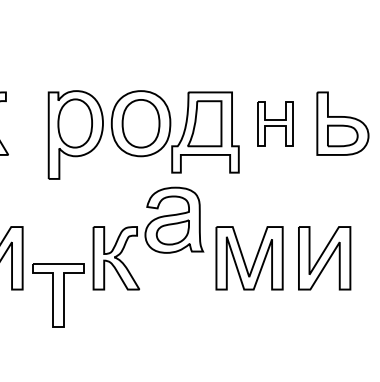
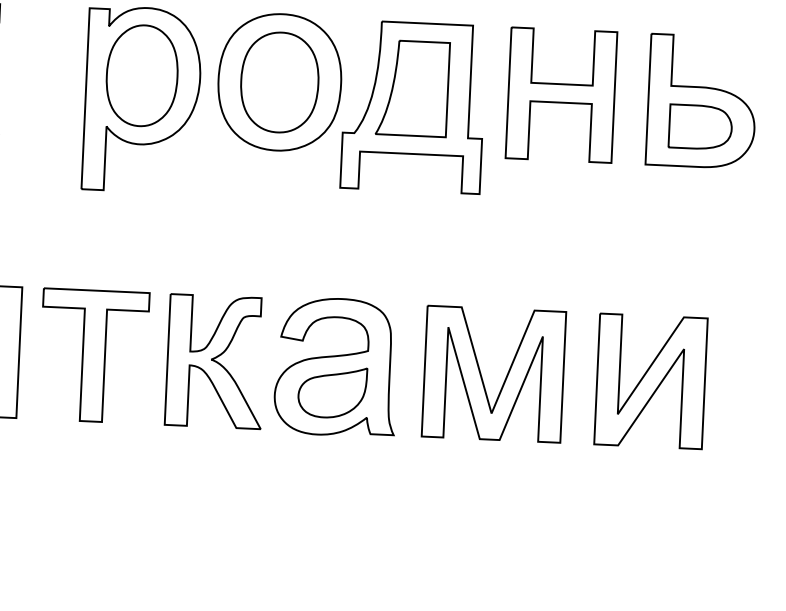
part: (275, 123) -> (561, 94), size x1.43
part: (174, 219) -> (337, 365), moved
part: (58, 295) -> (94, 356), moved

